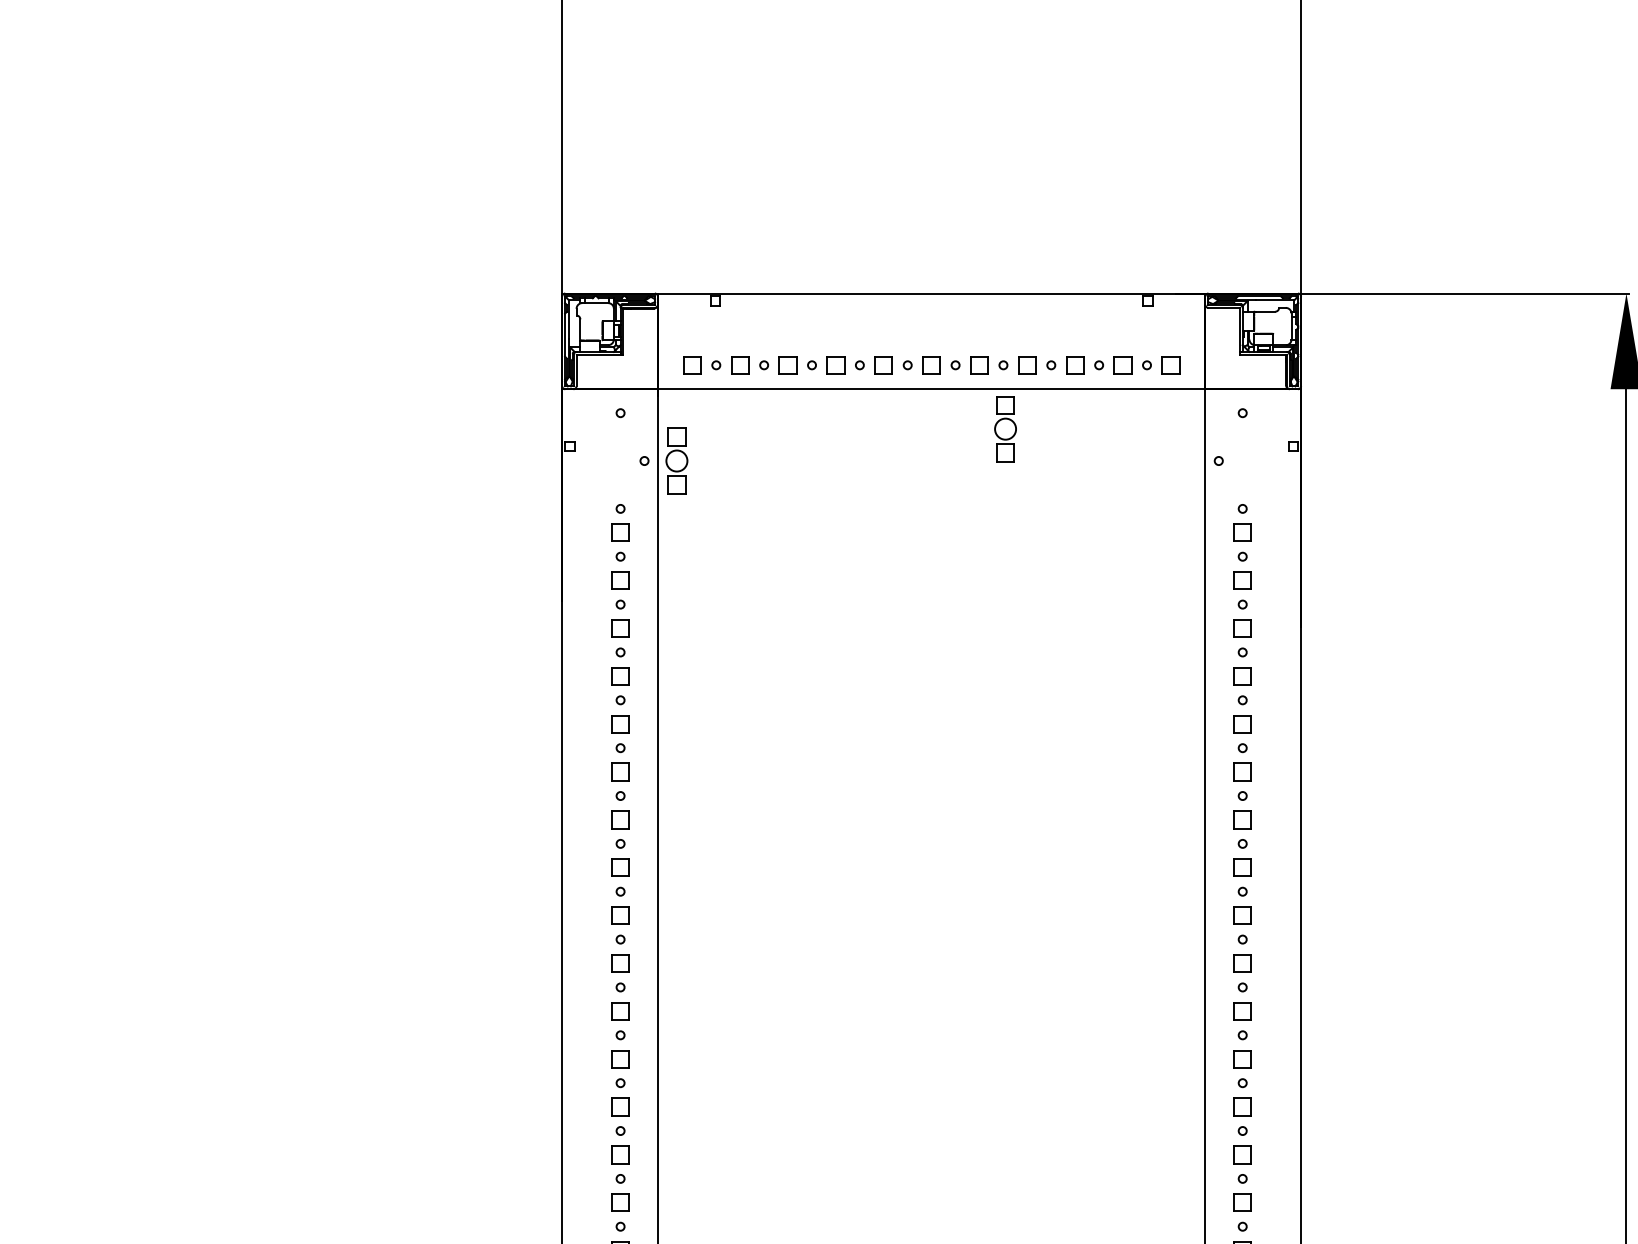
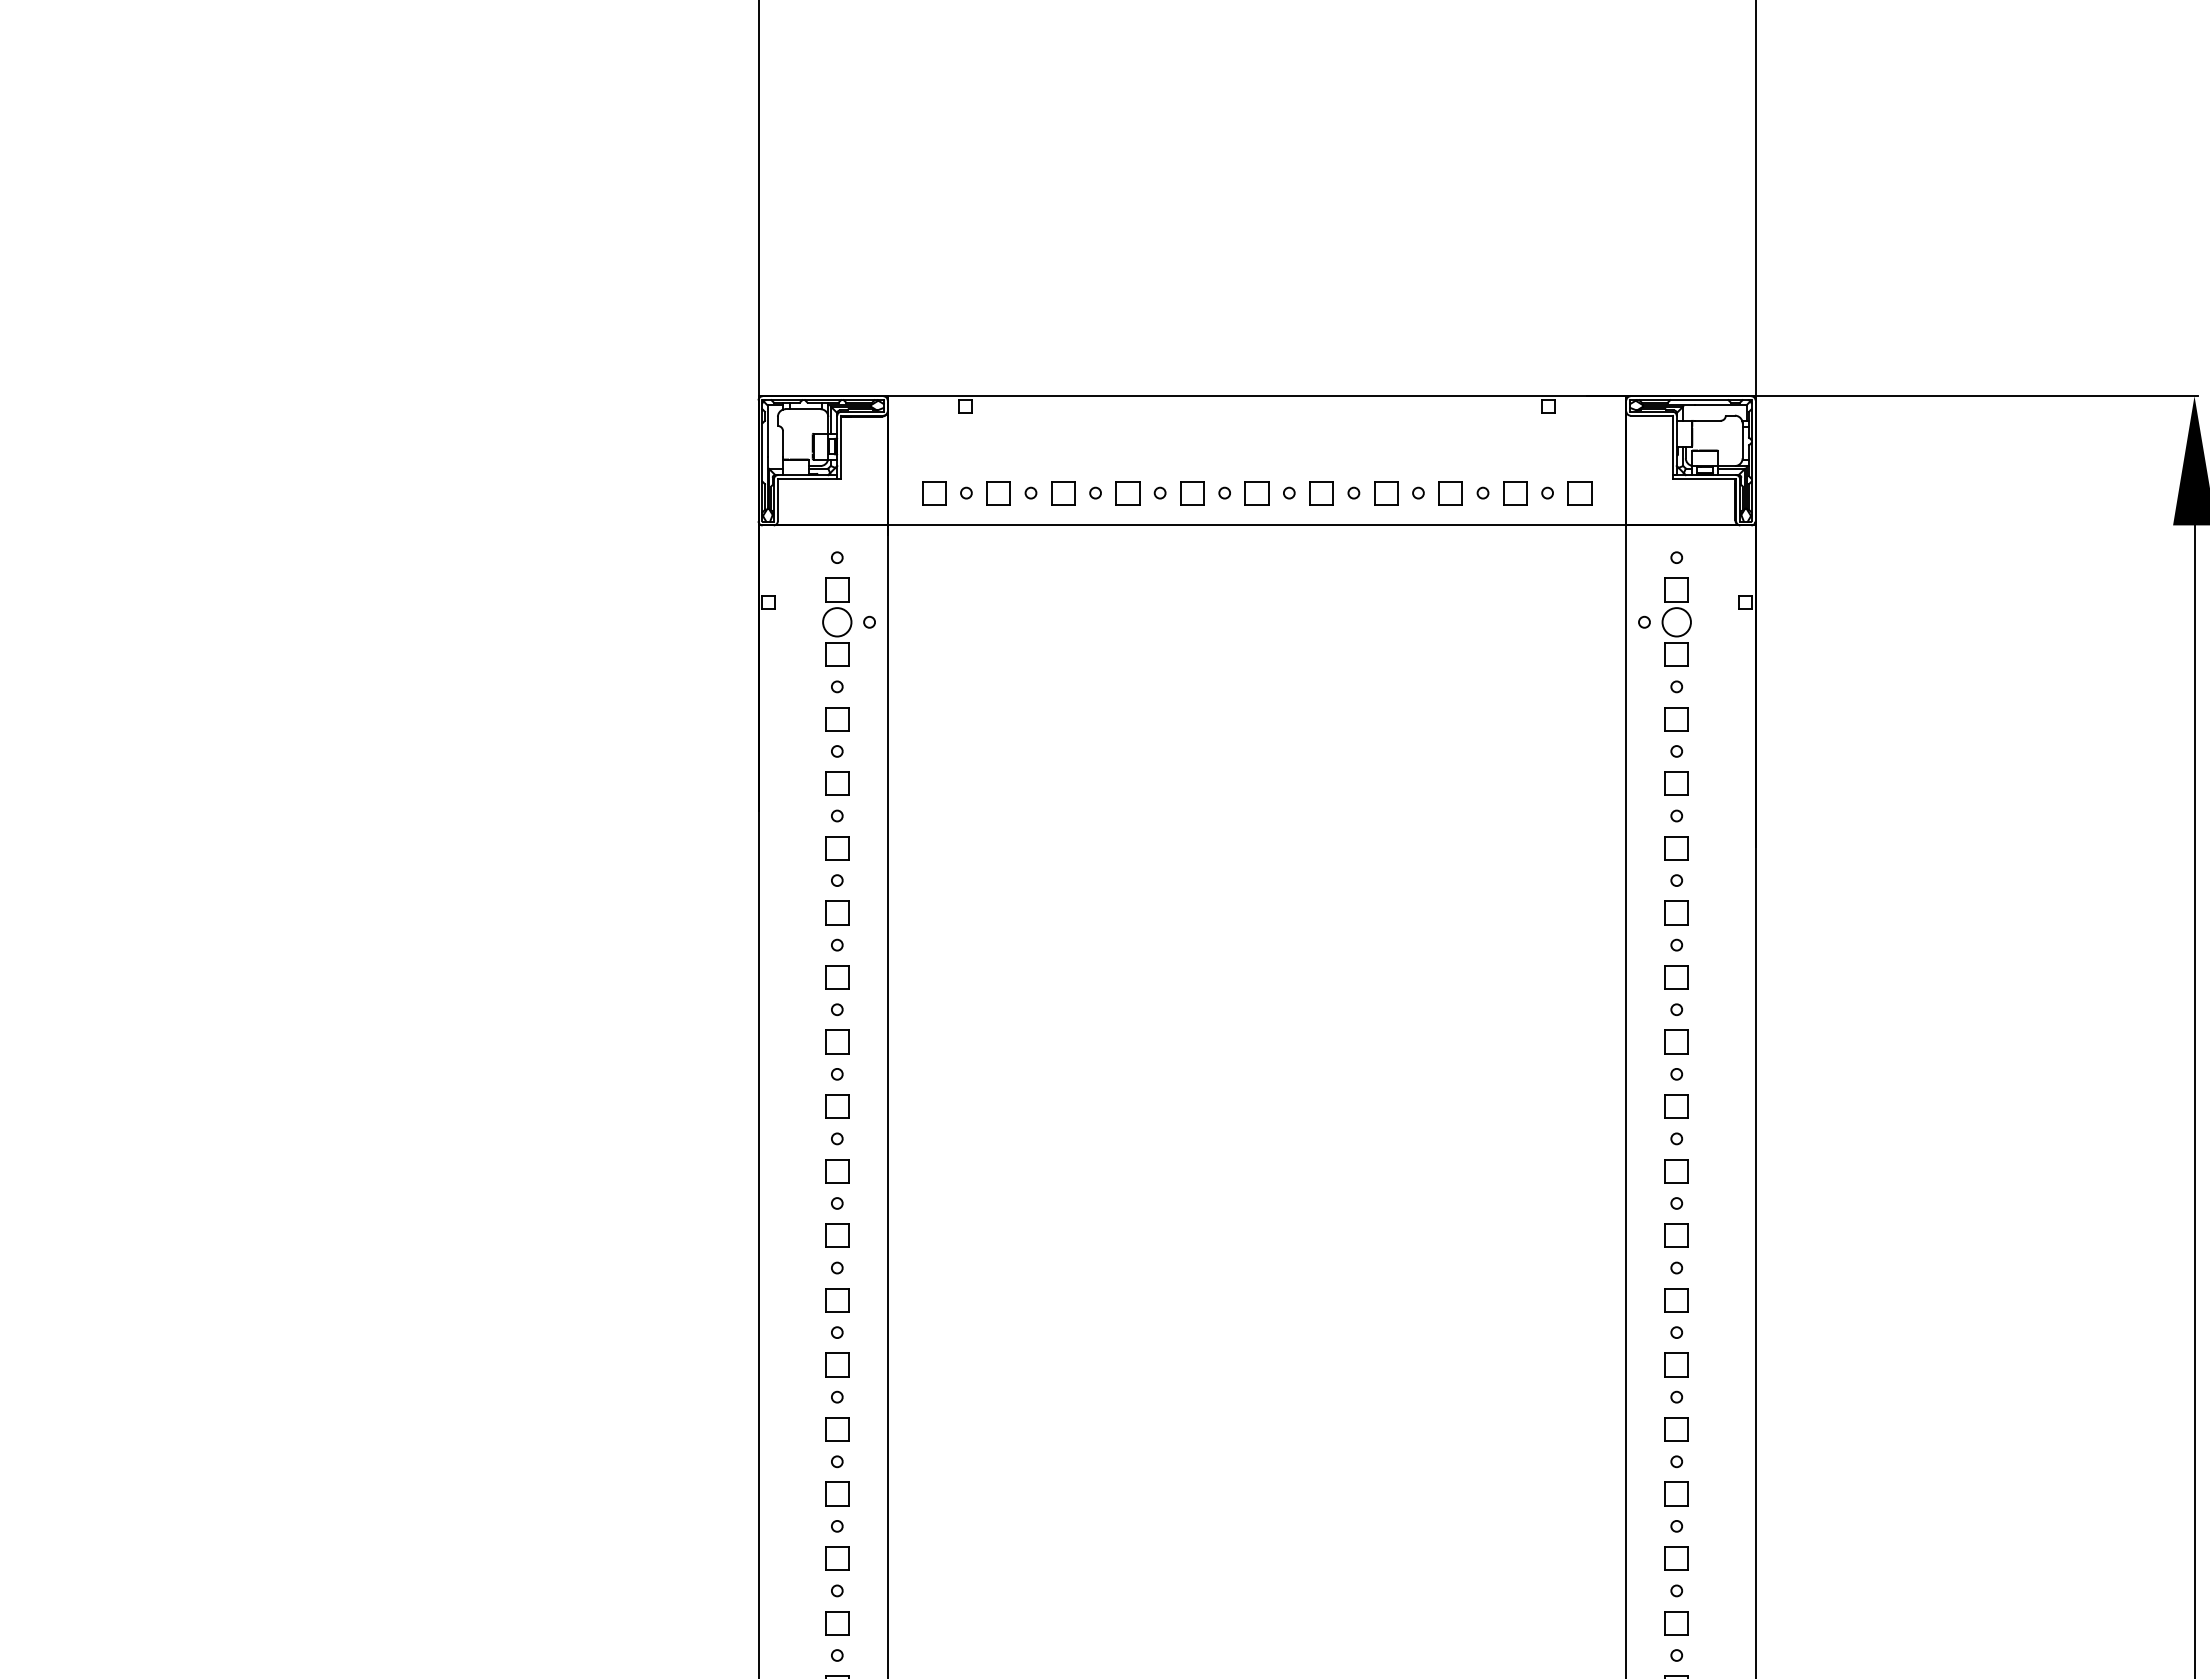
part: (1005, 428) -> (1676, 621), moved
part: (677, 460) -> (837, 621), moved

